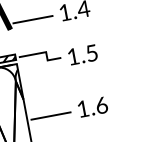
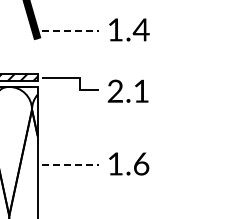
line: (33, 19) -> (71, 31), solid -> dashed
text: (81, 54) -> (127, 90), 1.5 -> 2.1
line: (51, 115) -> (71, 165), solid -> dashed

